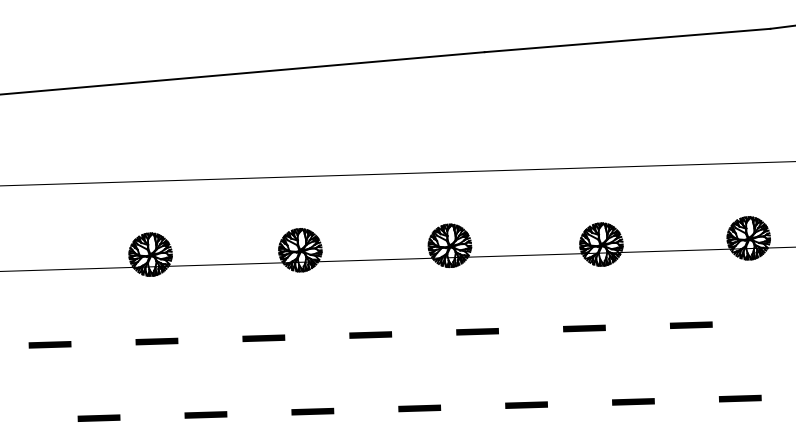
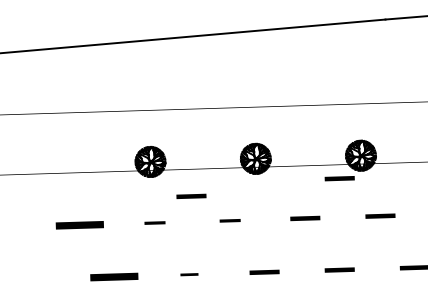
part: (419, 278) -> (339, 178), added
part: (208, 303) -> (191, 196), added
part: (263, 338) -> (229, 220), size x0.7
part: (156, 341) -> (154, 223), size x0.7
part: (49, 344) -> (79, 225), size x1.6
part: (205, 414) -> (189, 274), size x0.6
part: (98, 417) -> (113, 276), size x1.6

